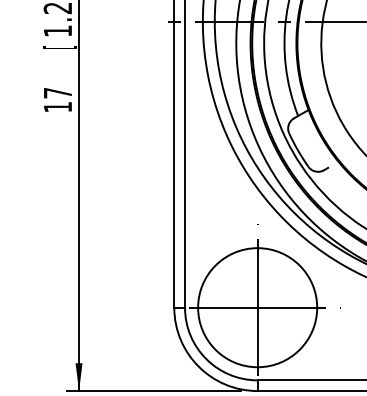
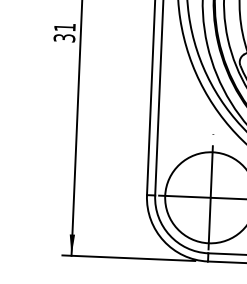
text: (57, 100) -> (64, 33), 17 -> 31

